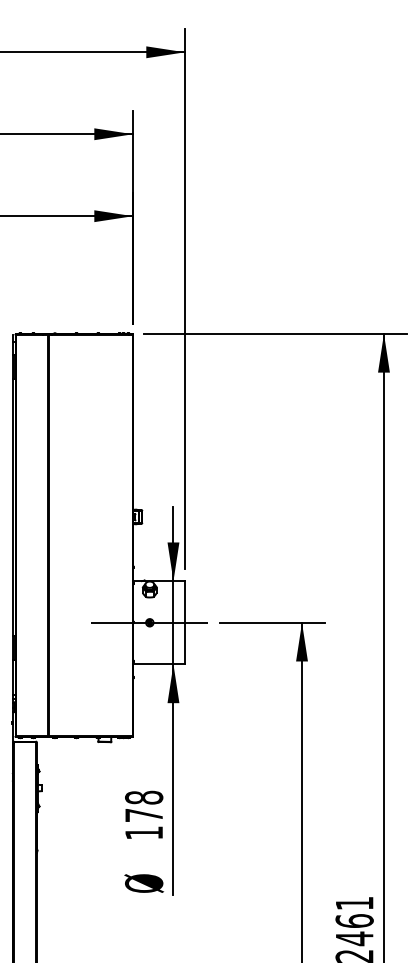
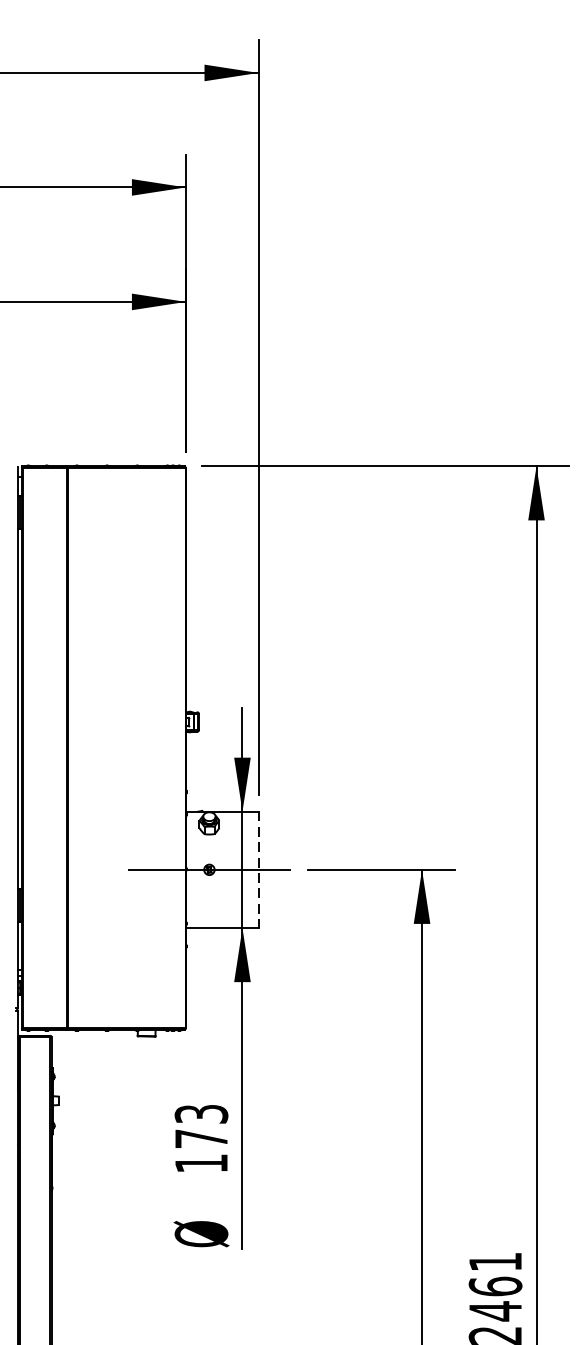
line: (184, 622) -> (257, 869), solid -> dashed
text: (144, 797) -> (202, 1113), 178 -> 173

